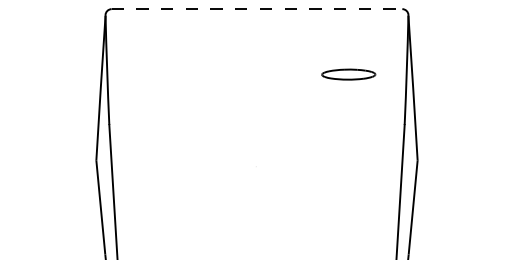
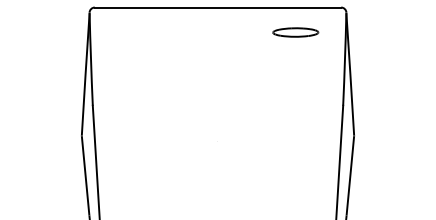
line: (257, 9) -> (218, 7), dashed -> solid
part: (348, 74) -> (295, 32), moved

